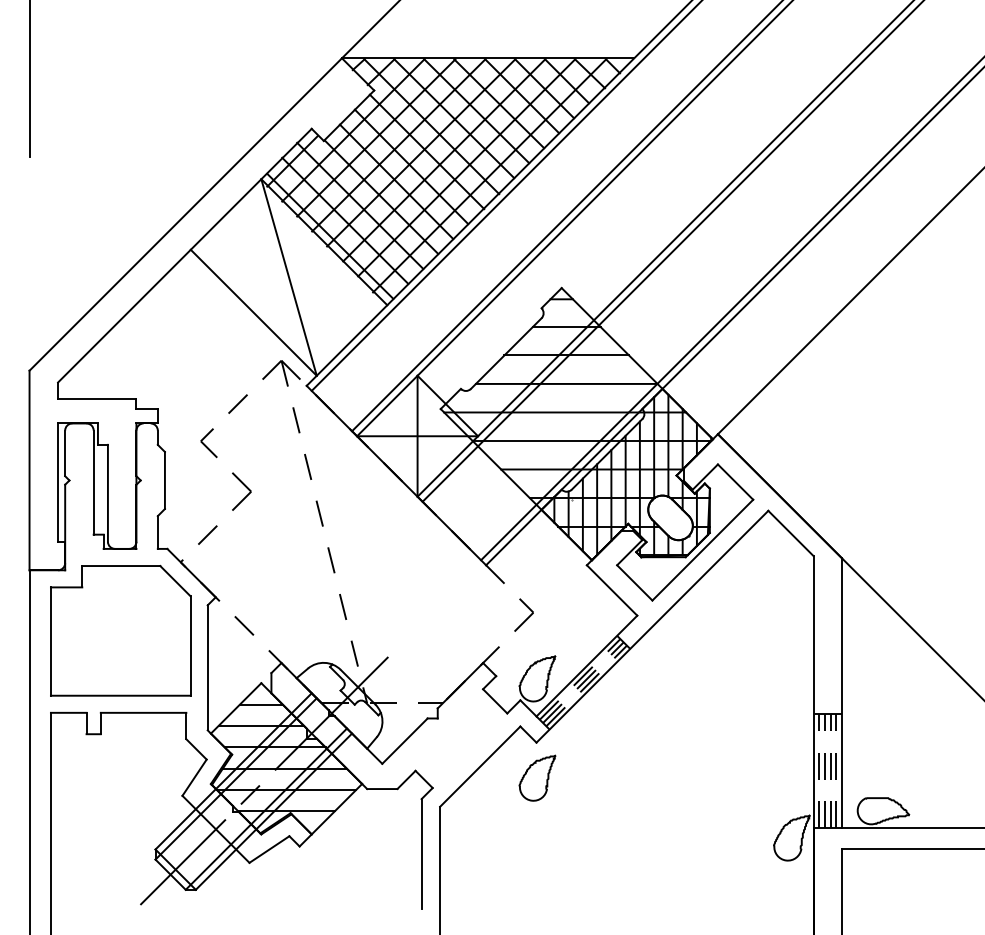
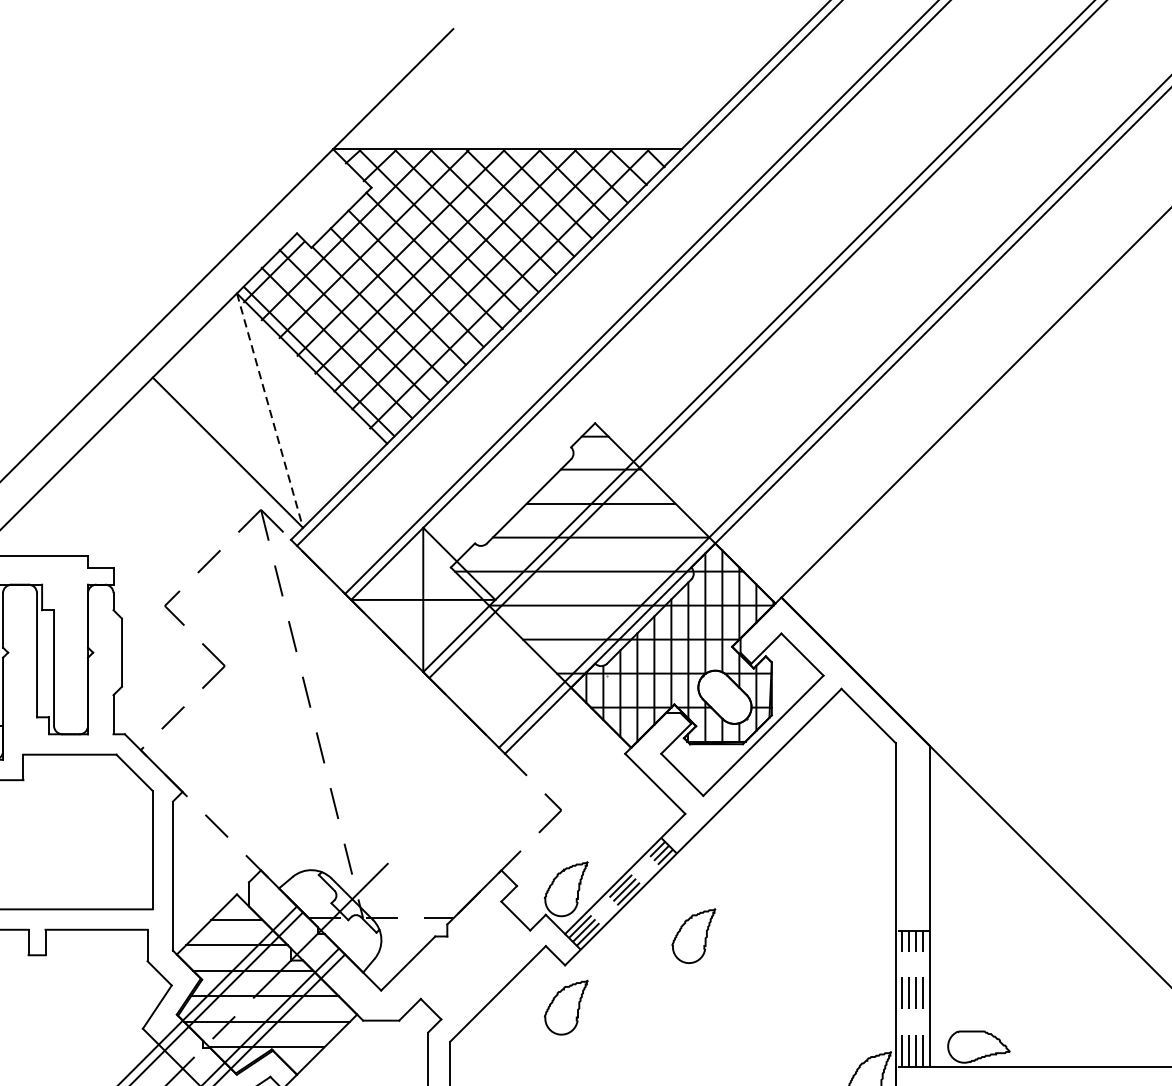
line: (289, 278) -> (270, 411), solid -> dashed
part: (644, 717) -> (693, 935), added

